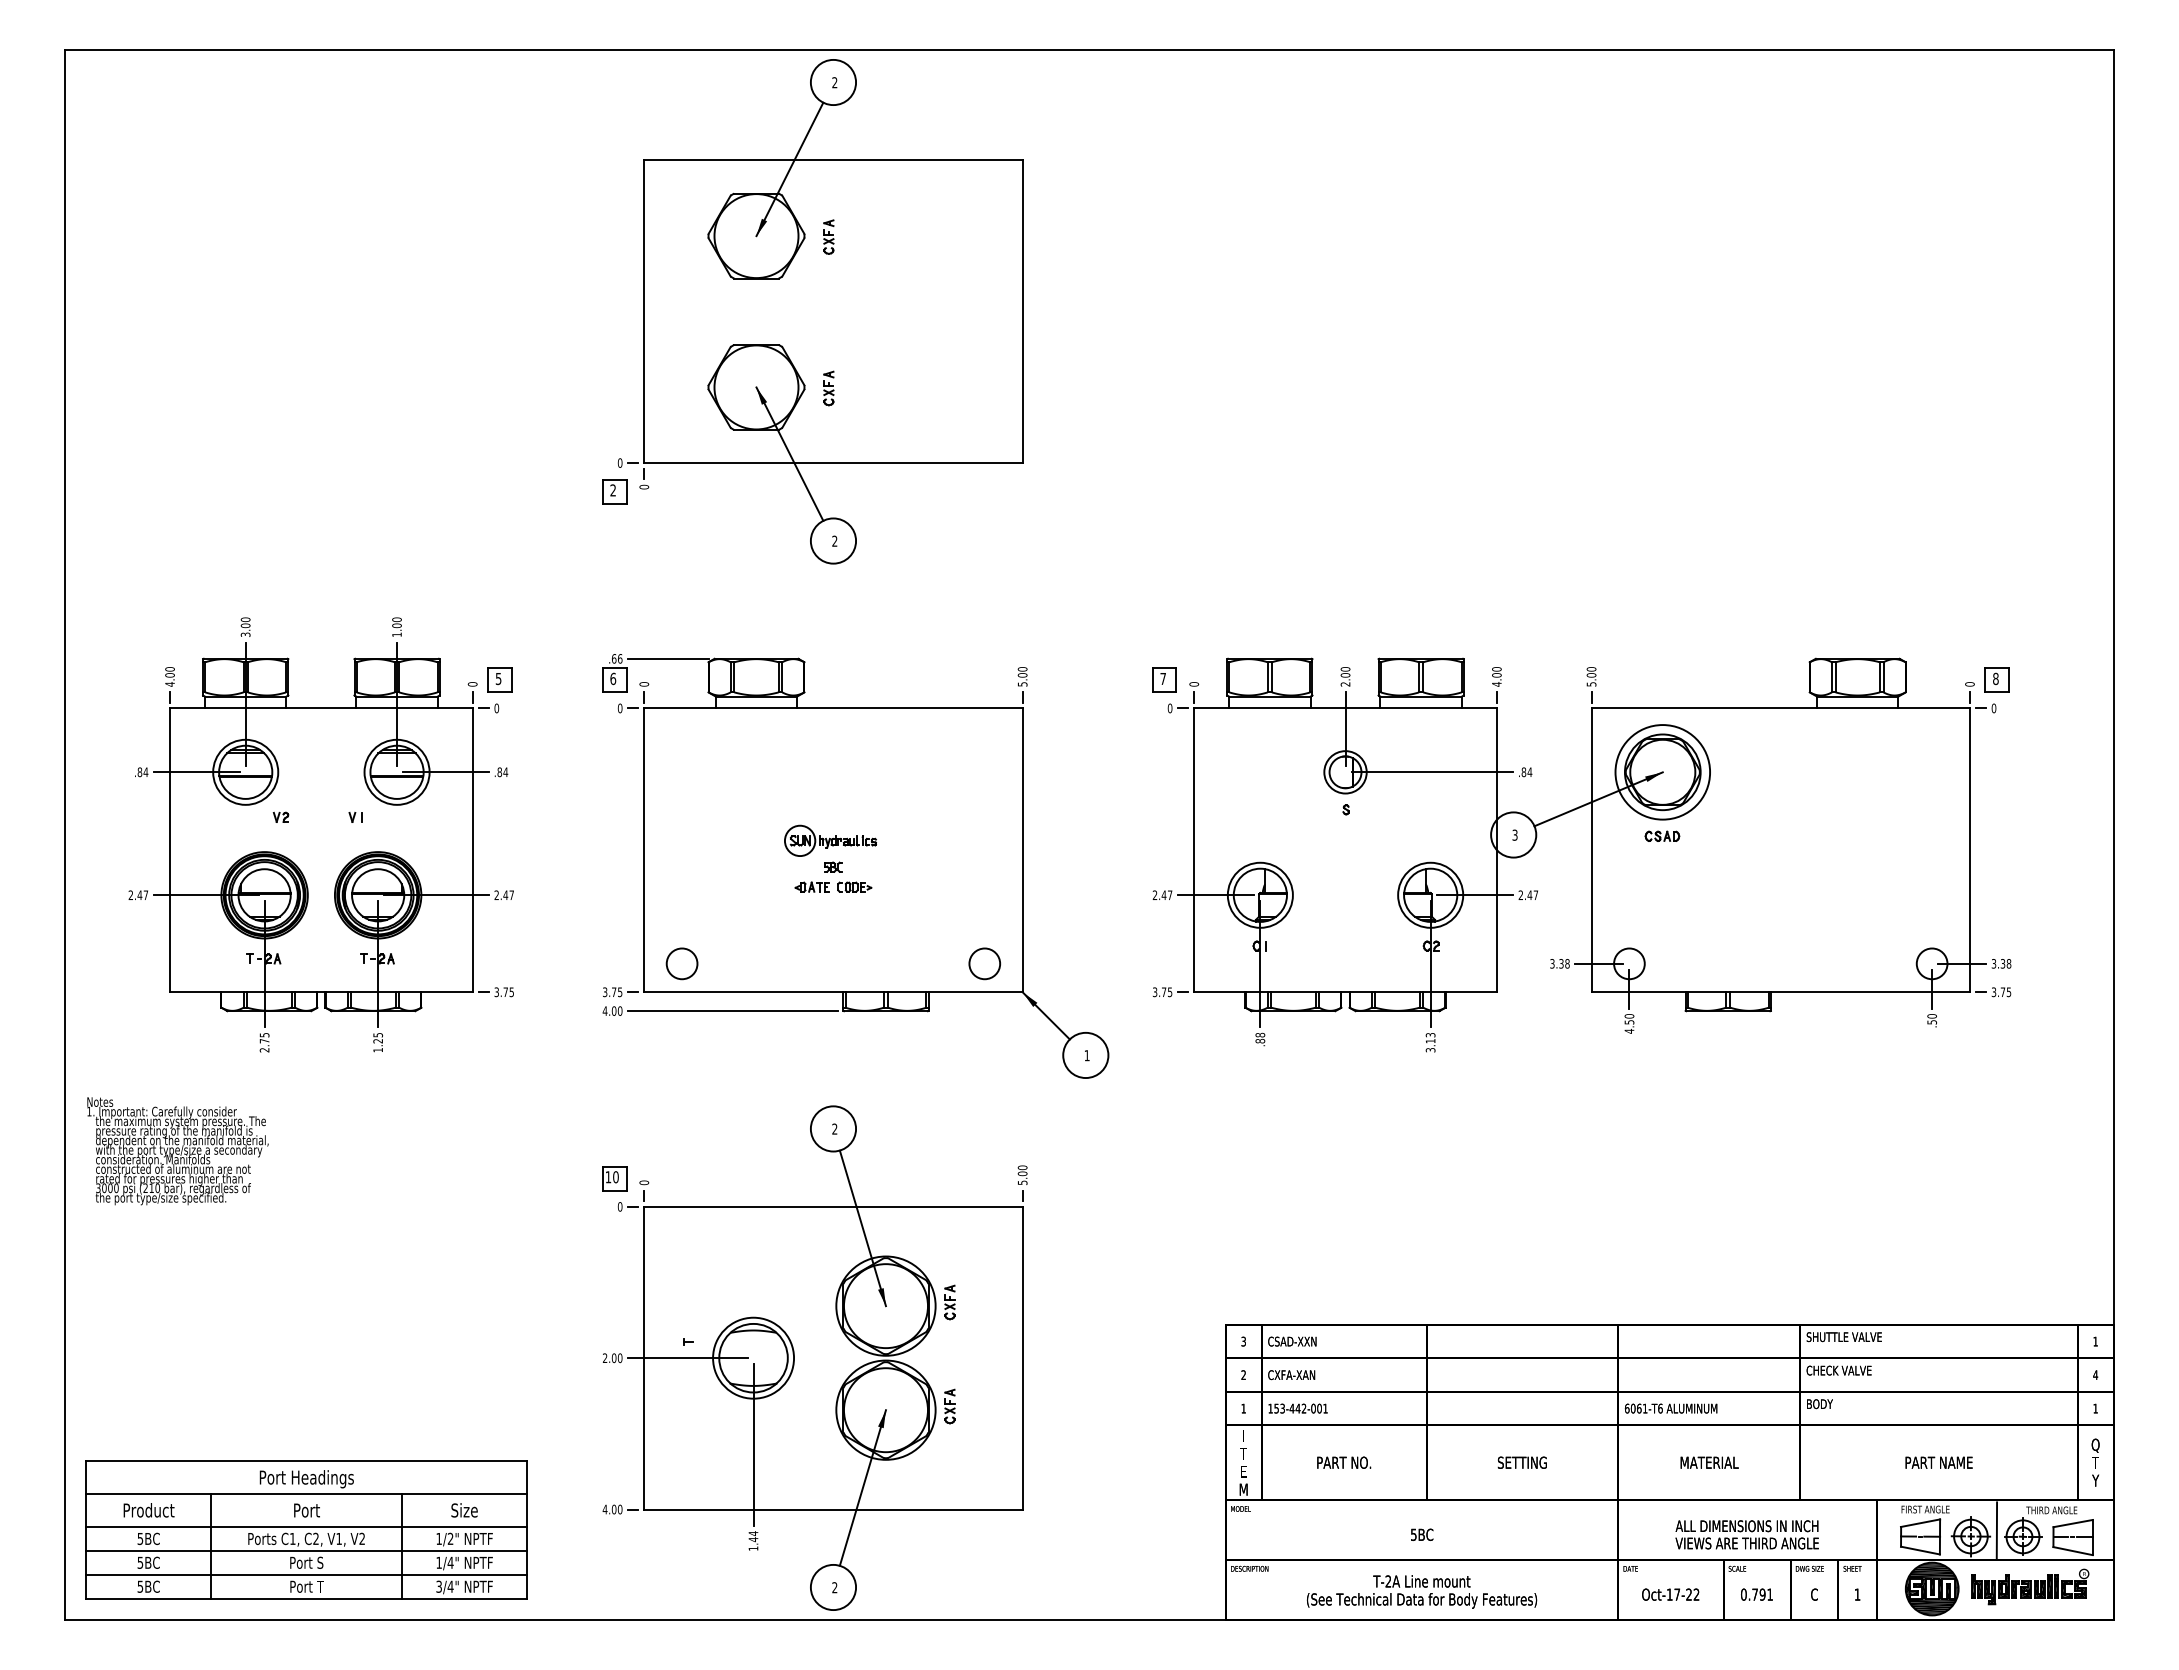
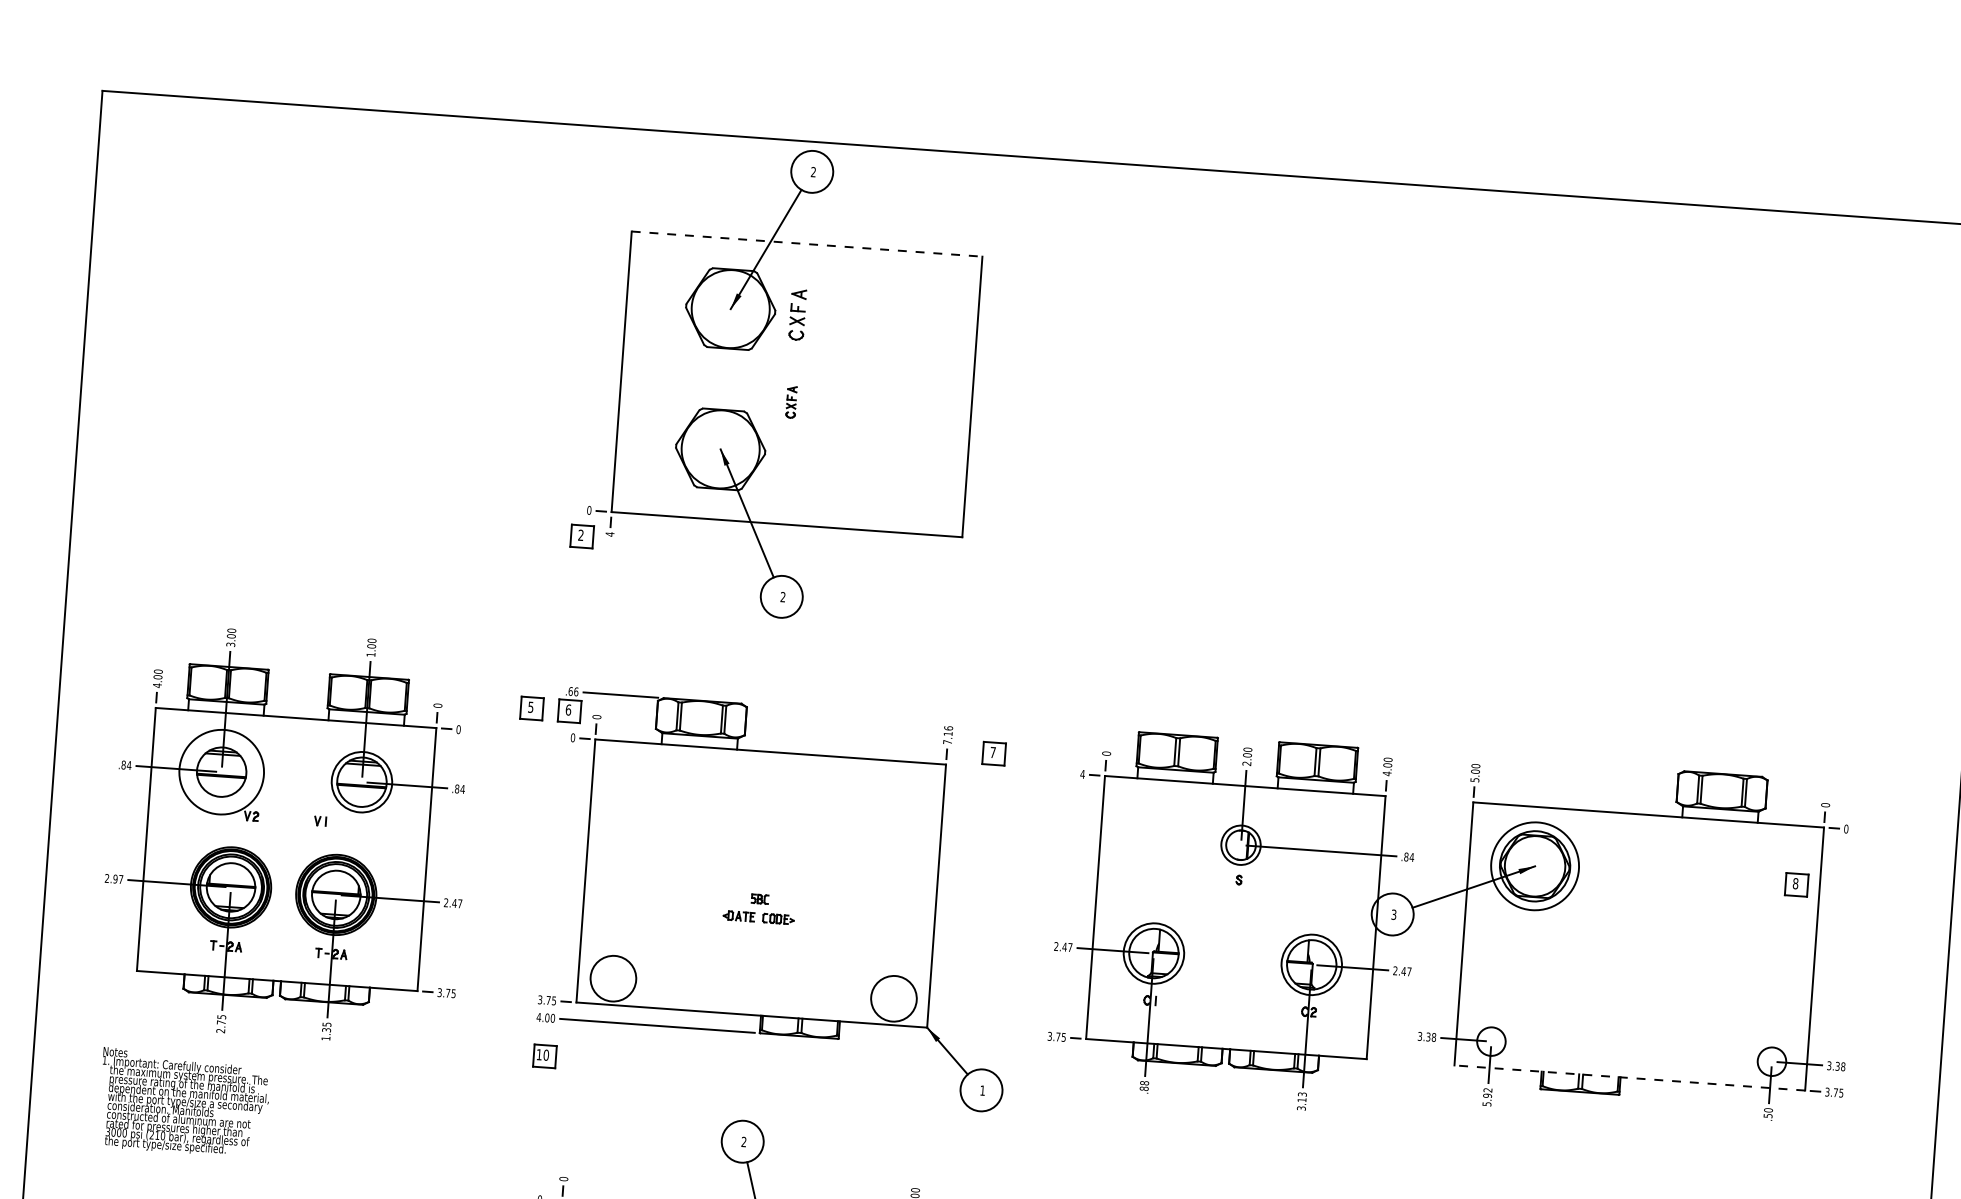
line: (833, 160) -> (807, 244), solid -> dashed
part: (828, 236) -> (797, 314), size x1.6
part: (828, 388) -> (791, 402), moved
text: (644, 486) -> (610, 533), 0 -> 4
text: (1022, 676) -> (948, 734), 5.00 -> 7.16
part: (499, 679) -> (531, 707), moved
part: (1164, 679) -> (994, 753), moved
part: (1996, 679) -> (1796, 884), moved
text: (1169, 708) -> (1082, 774), 0 -> 4
circle: (245, 771) -> (221, 771), size x1.4
part: (1662, 835) -> (1530, 924), removed
part: (830, 840) -> (759, 874), removed
text: (139, 895) -> (115, 879), 2.47 -> 2.97
circle: (681, 963) -> (612, 978), size x1.6
circle: (984, 963) -> (893, 998), size x1.6
line: (1780, 992) -> (1629, 1078), solid -> dashed
text: (1629, 1023) -> (1487, 1096), 4.50 -> 5.92
text: (378, 1041) -> (326, 1030), 1.25 -> 1.35
text: (177, 1151) -> (183, 1103), moved
part: (614, 1178) -> (544, 1056), moved

